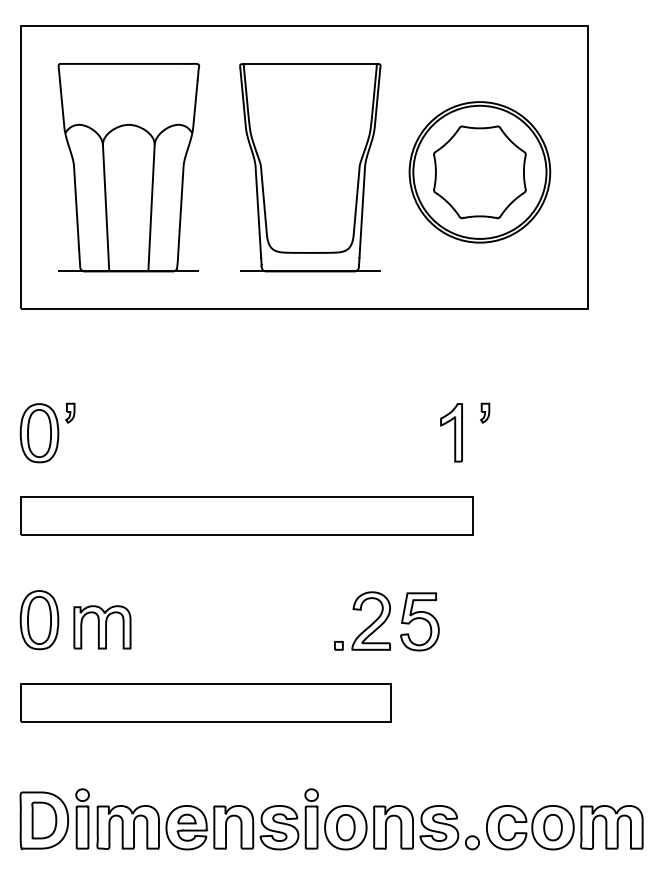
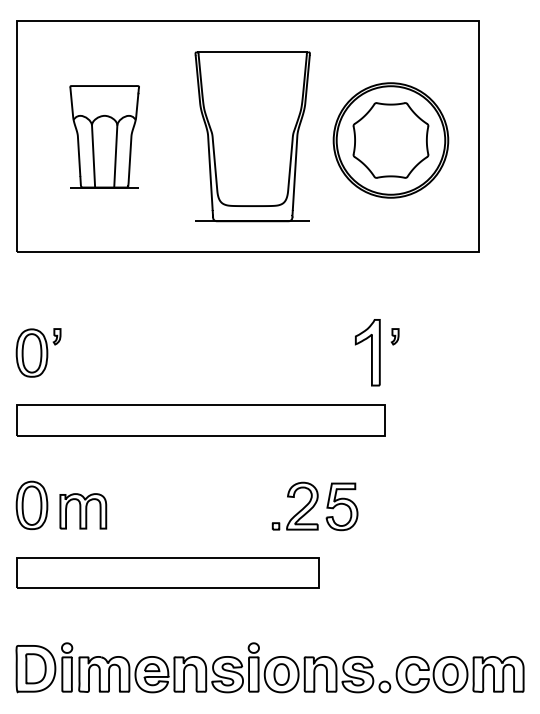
part: (128, 167) -> (104, 136), size x0.6
part: (451, 432) -> (367, 352), size x1.4

